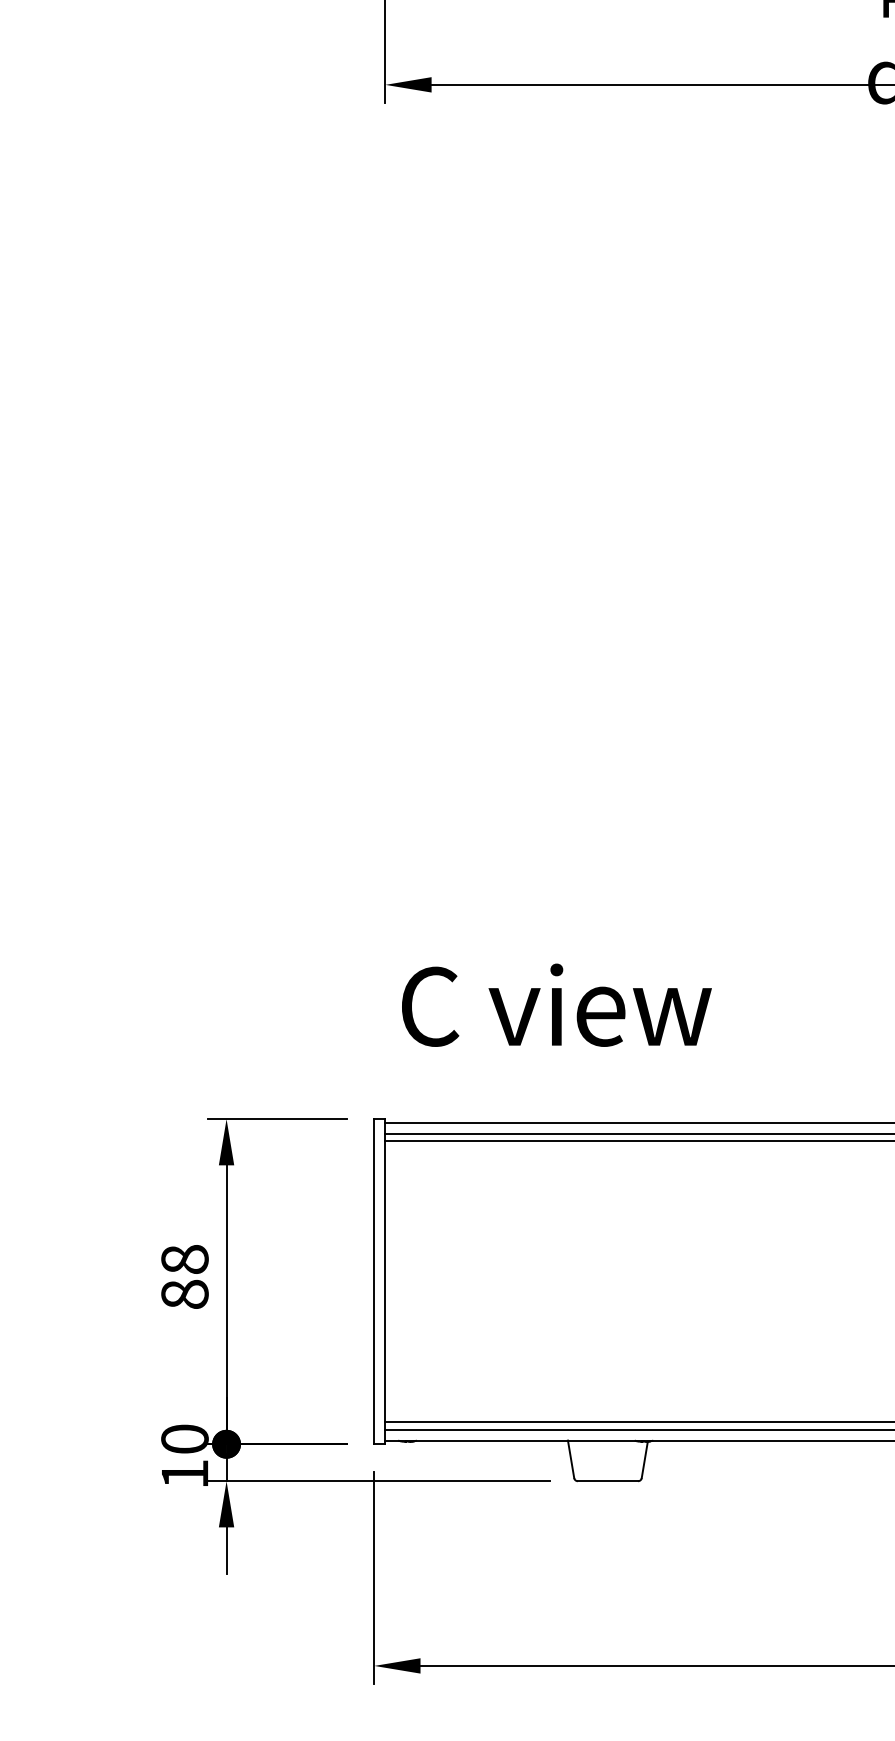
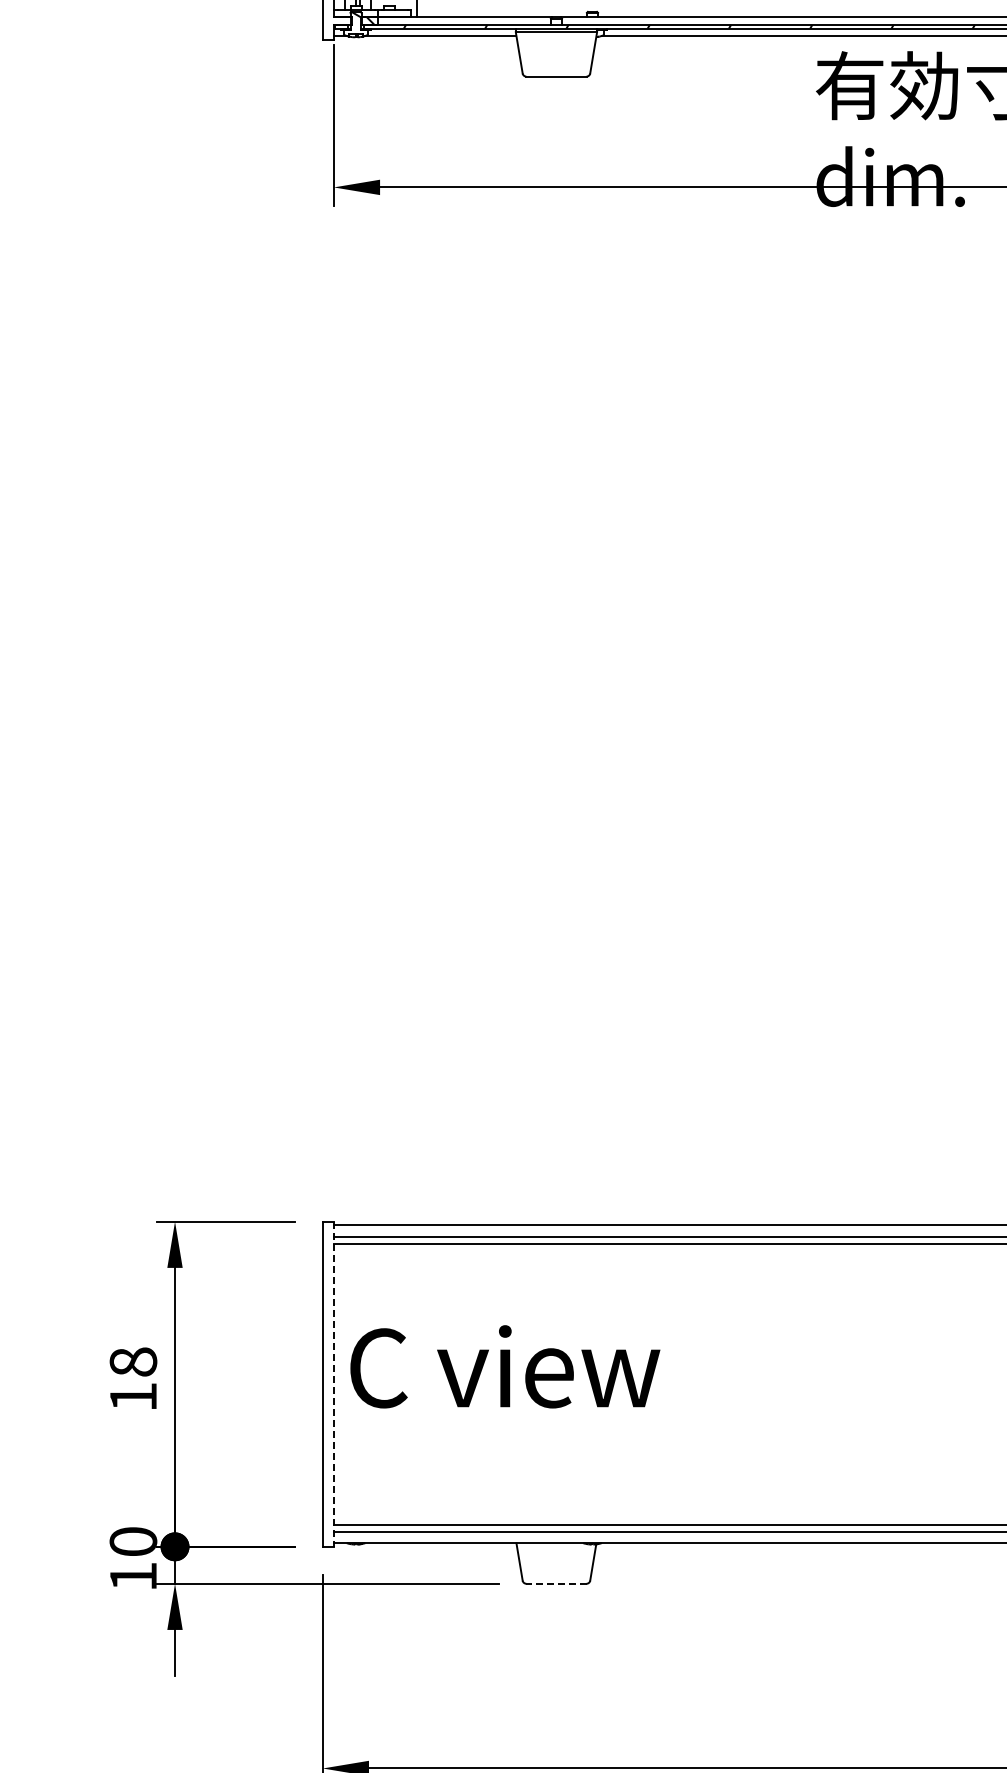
text: (557, 1004) -> (505, 1366), moved
line: (385, 1281) -> (333, 1384), solid -> dashed
text: (185, 1293) -> (133, 1396), 88 -> 18
line: (607, 1480) -> (555, 1583), solid -> dashed

